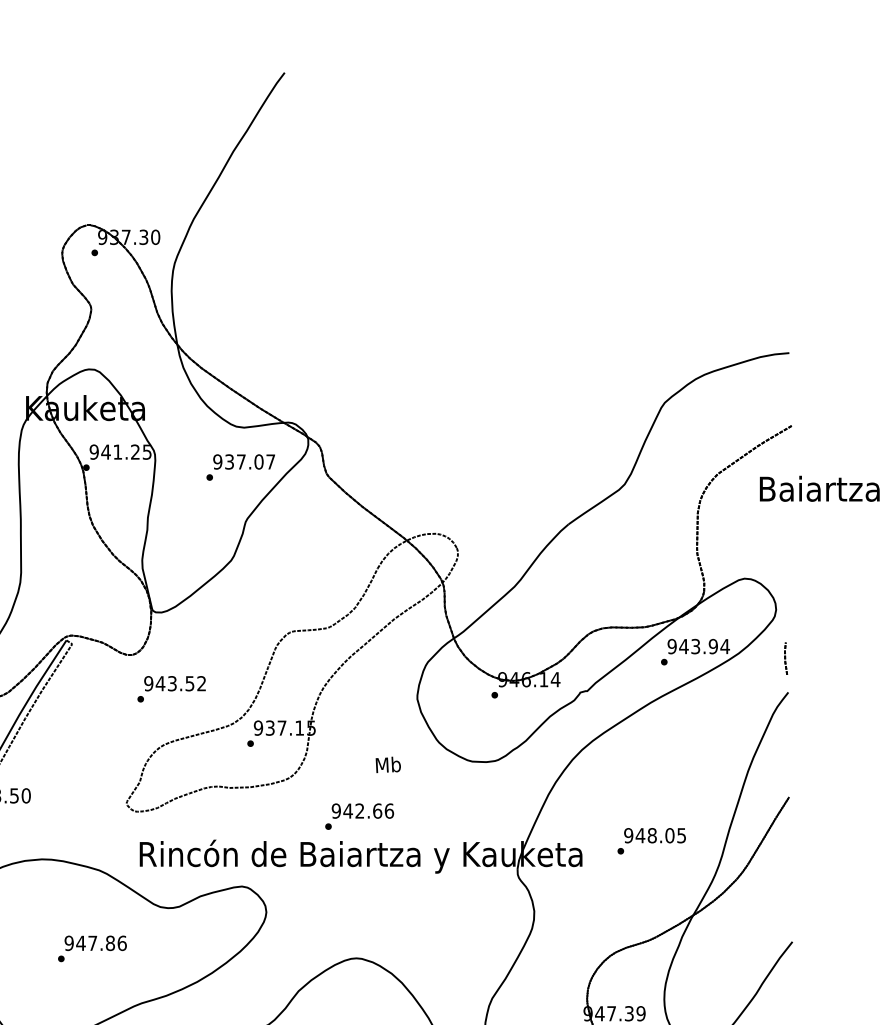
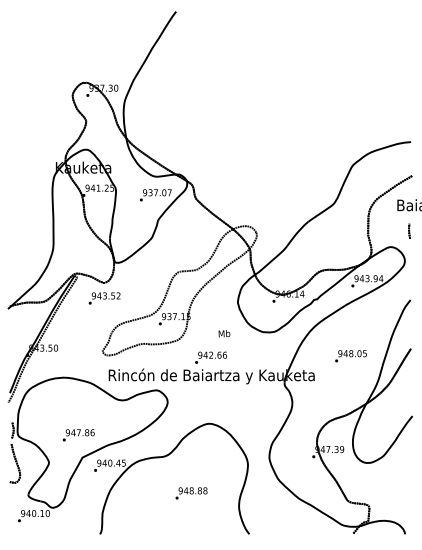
line: (785, 656) -> (409, 230), moved
text: (171, 689) -> (104, 298), moved
text: (650, 841) -> (350, 356), moved
text: (91, 949) -> (78, 435), moved

